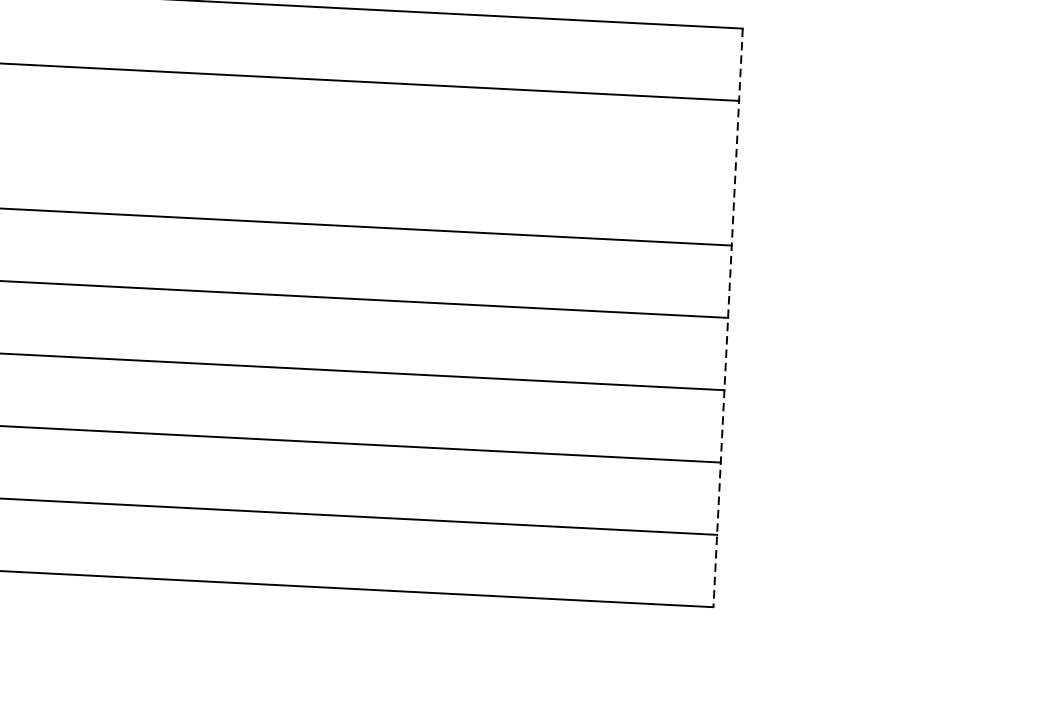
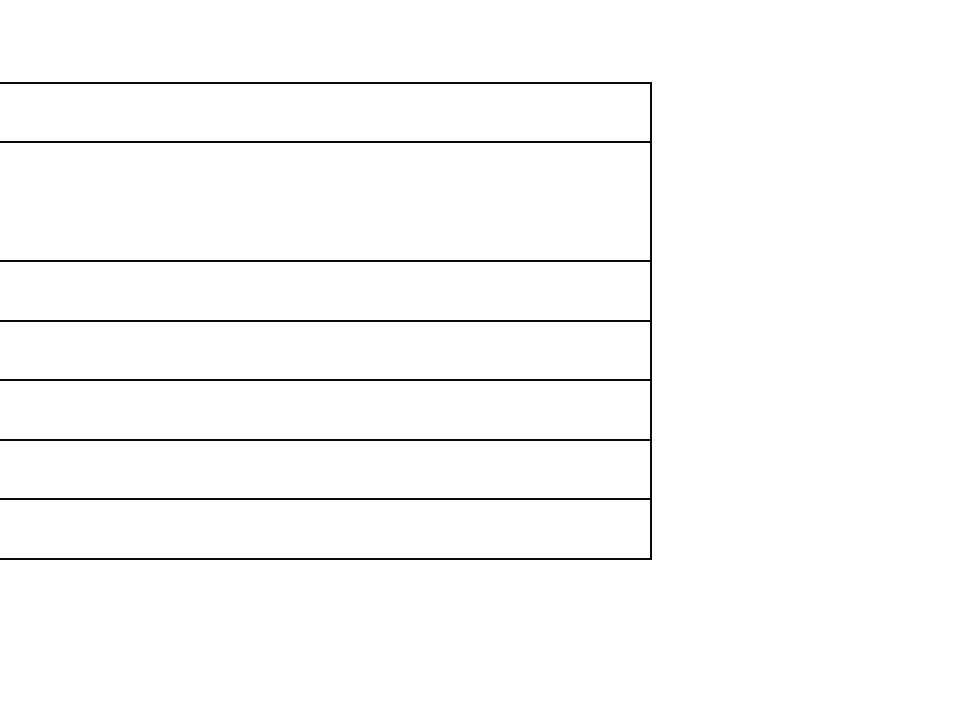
line: (728, 318) -> (650, 321), dashed -> solid

